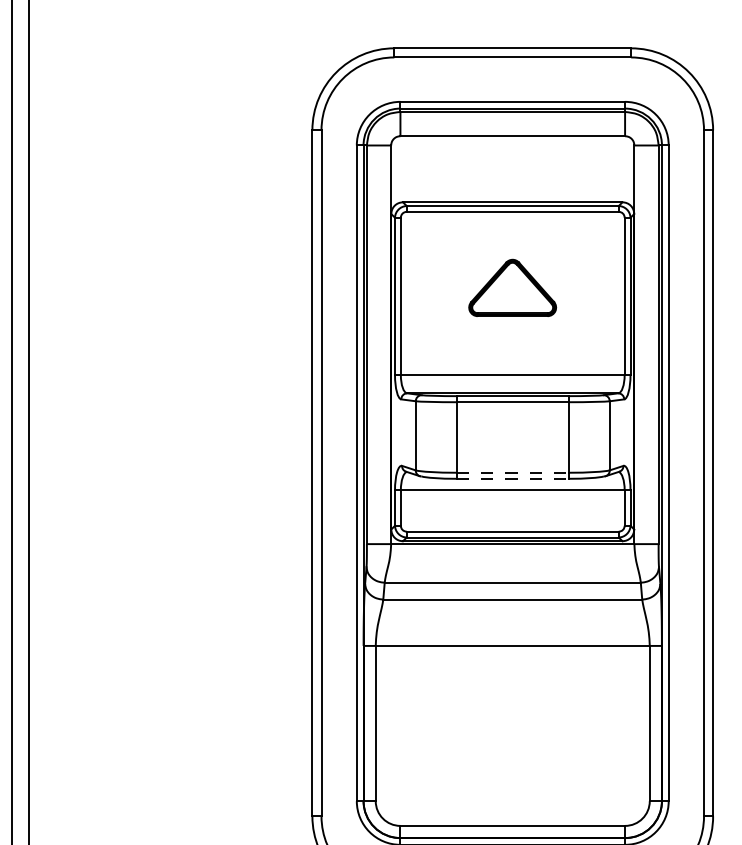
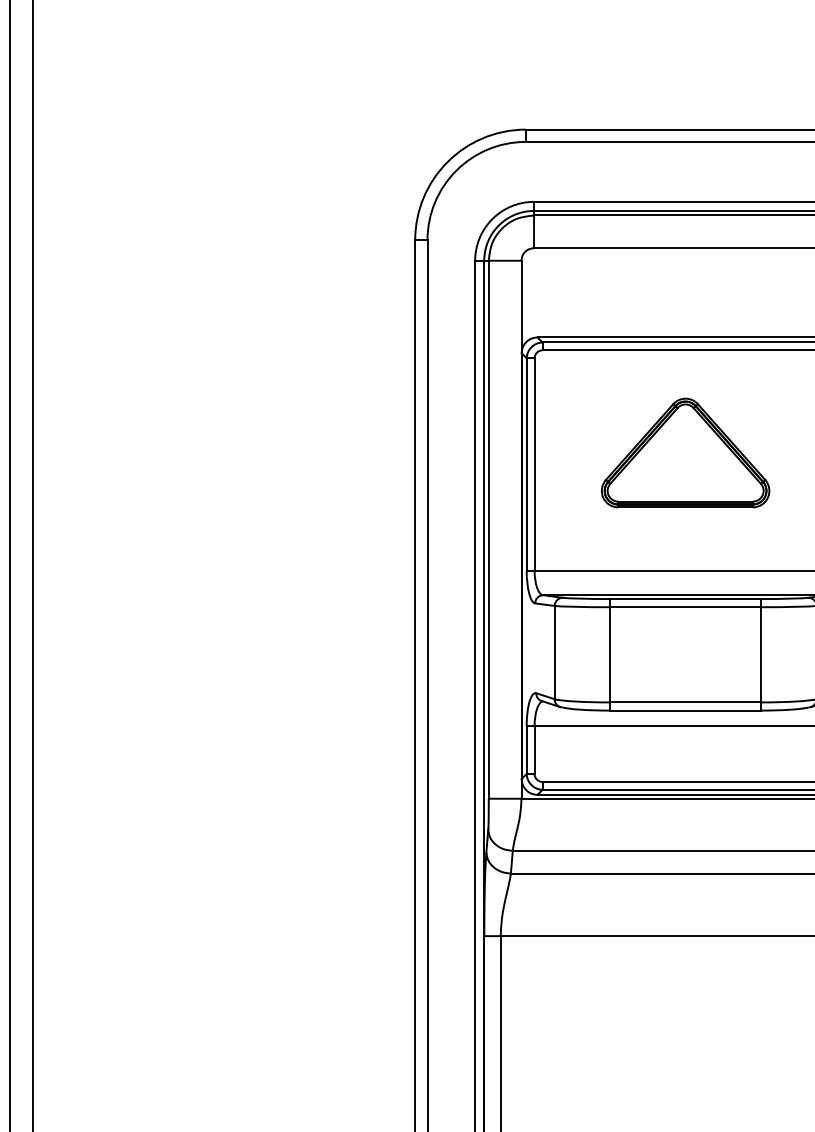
part: (512, 287) -> (685, 452), size x1.43
line: (512, 472) -> (685, 702), dashed -> solid
line: (512, 478) -> (685, 710), dashed -> solid

